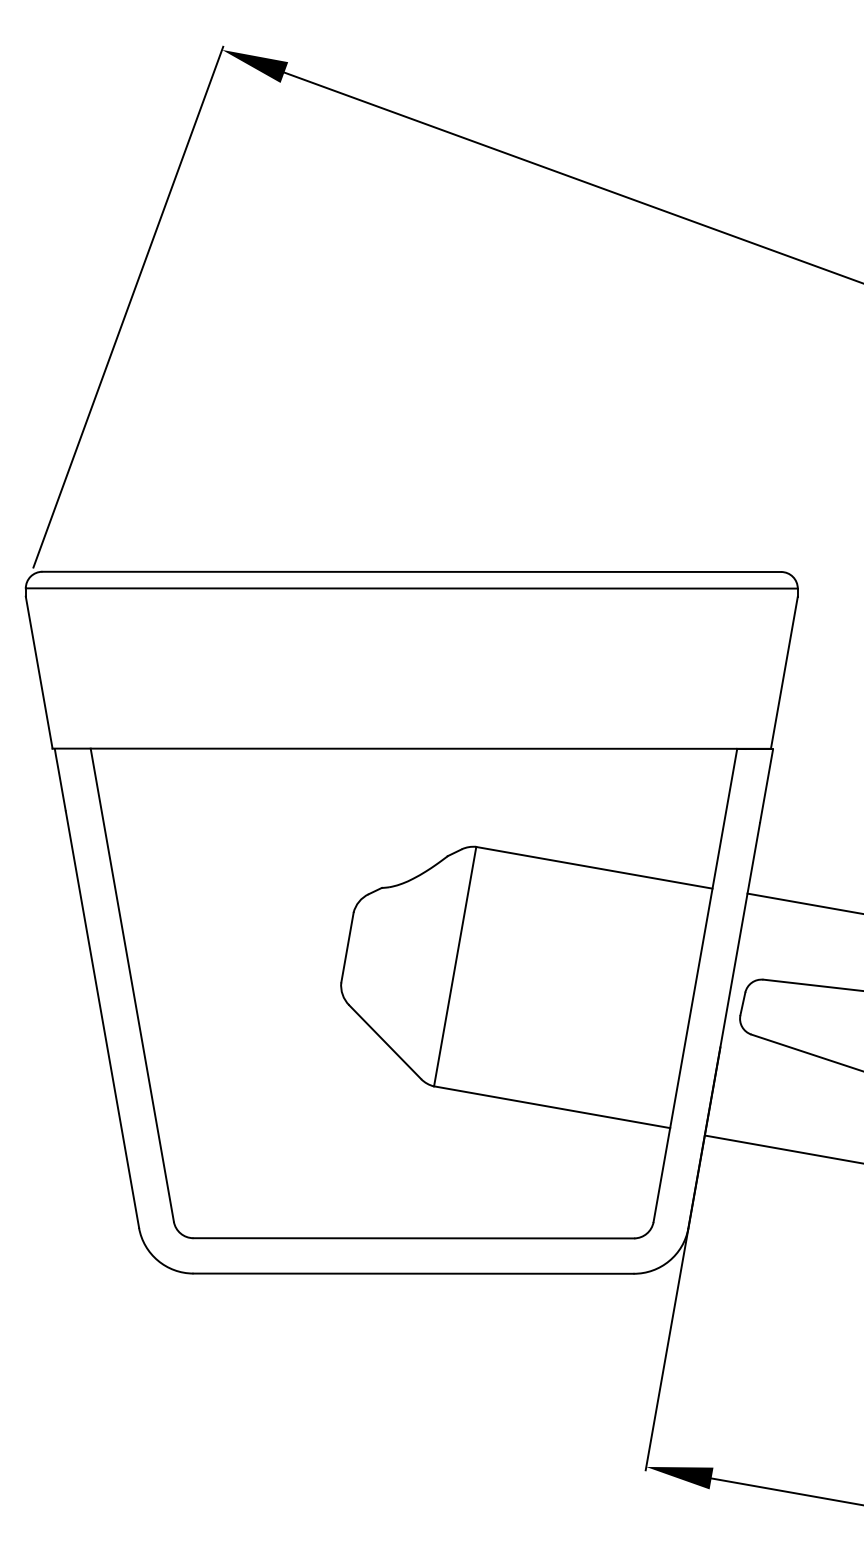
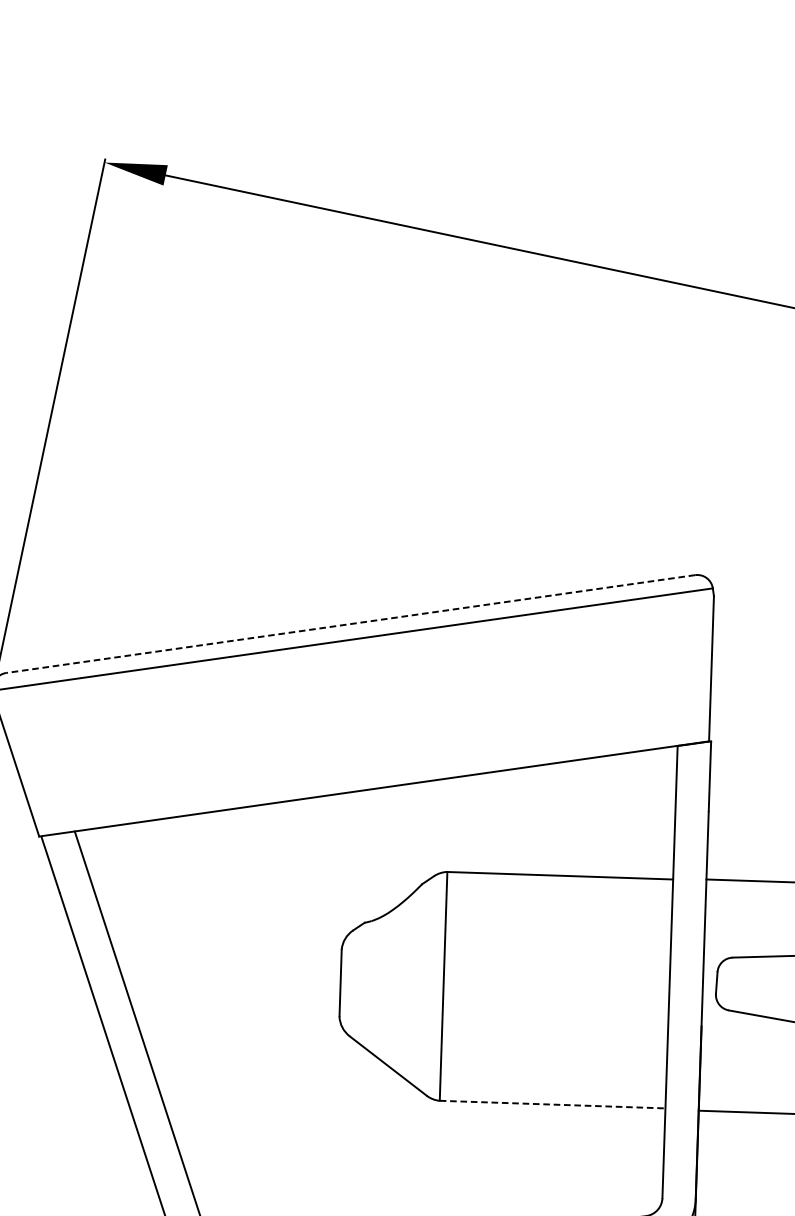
line: (411, 571) -> (350, 623), solid -> dashed
line: (552, 1107) -> (552, 1104), solid -> dashed

